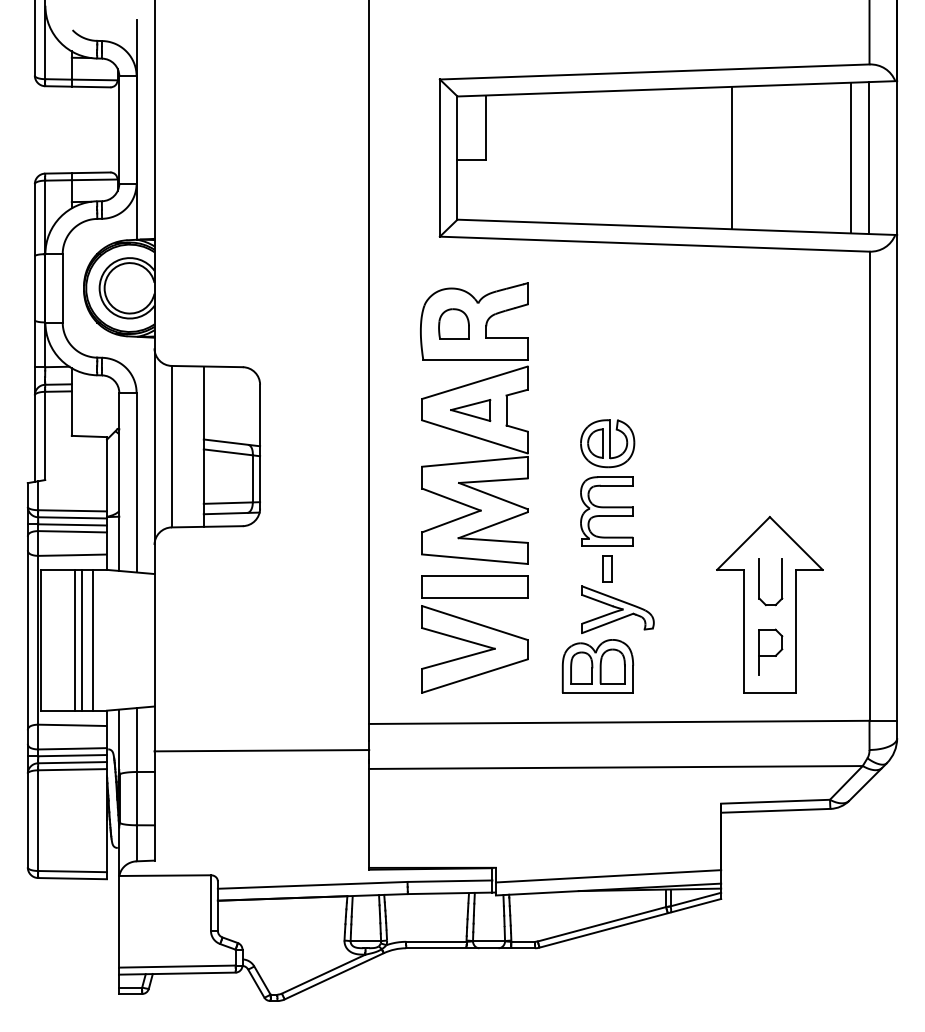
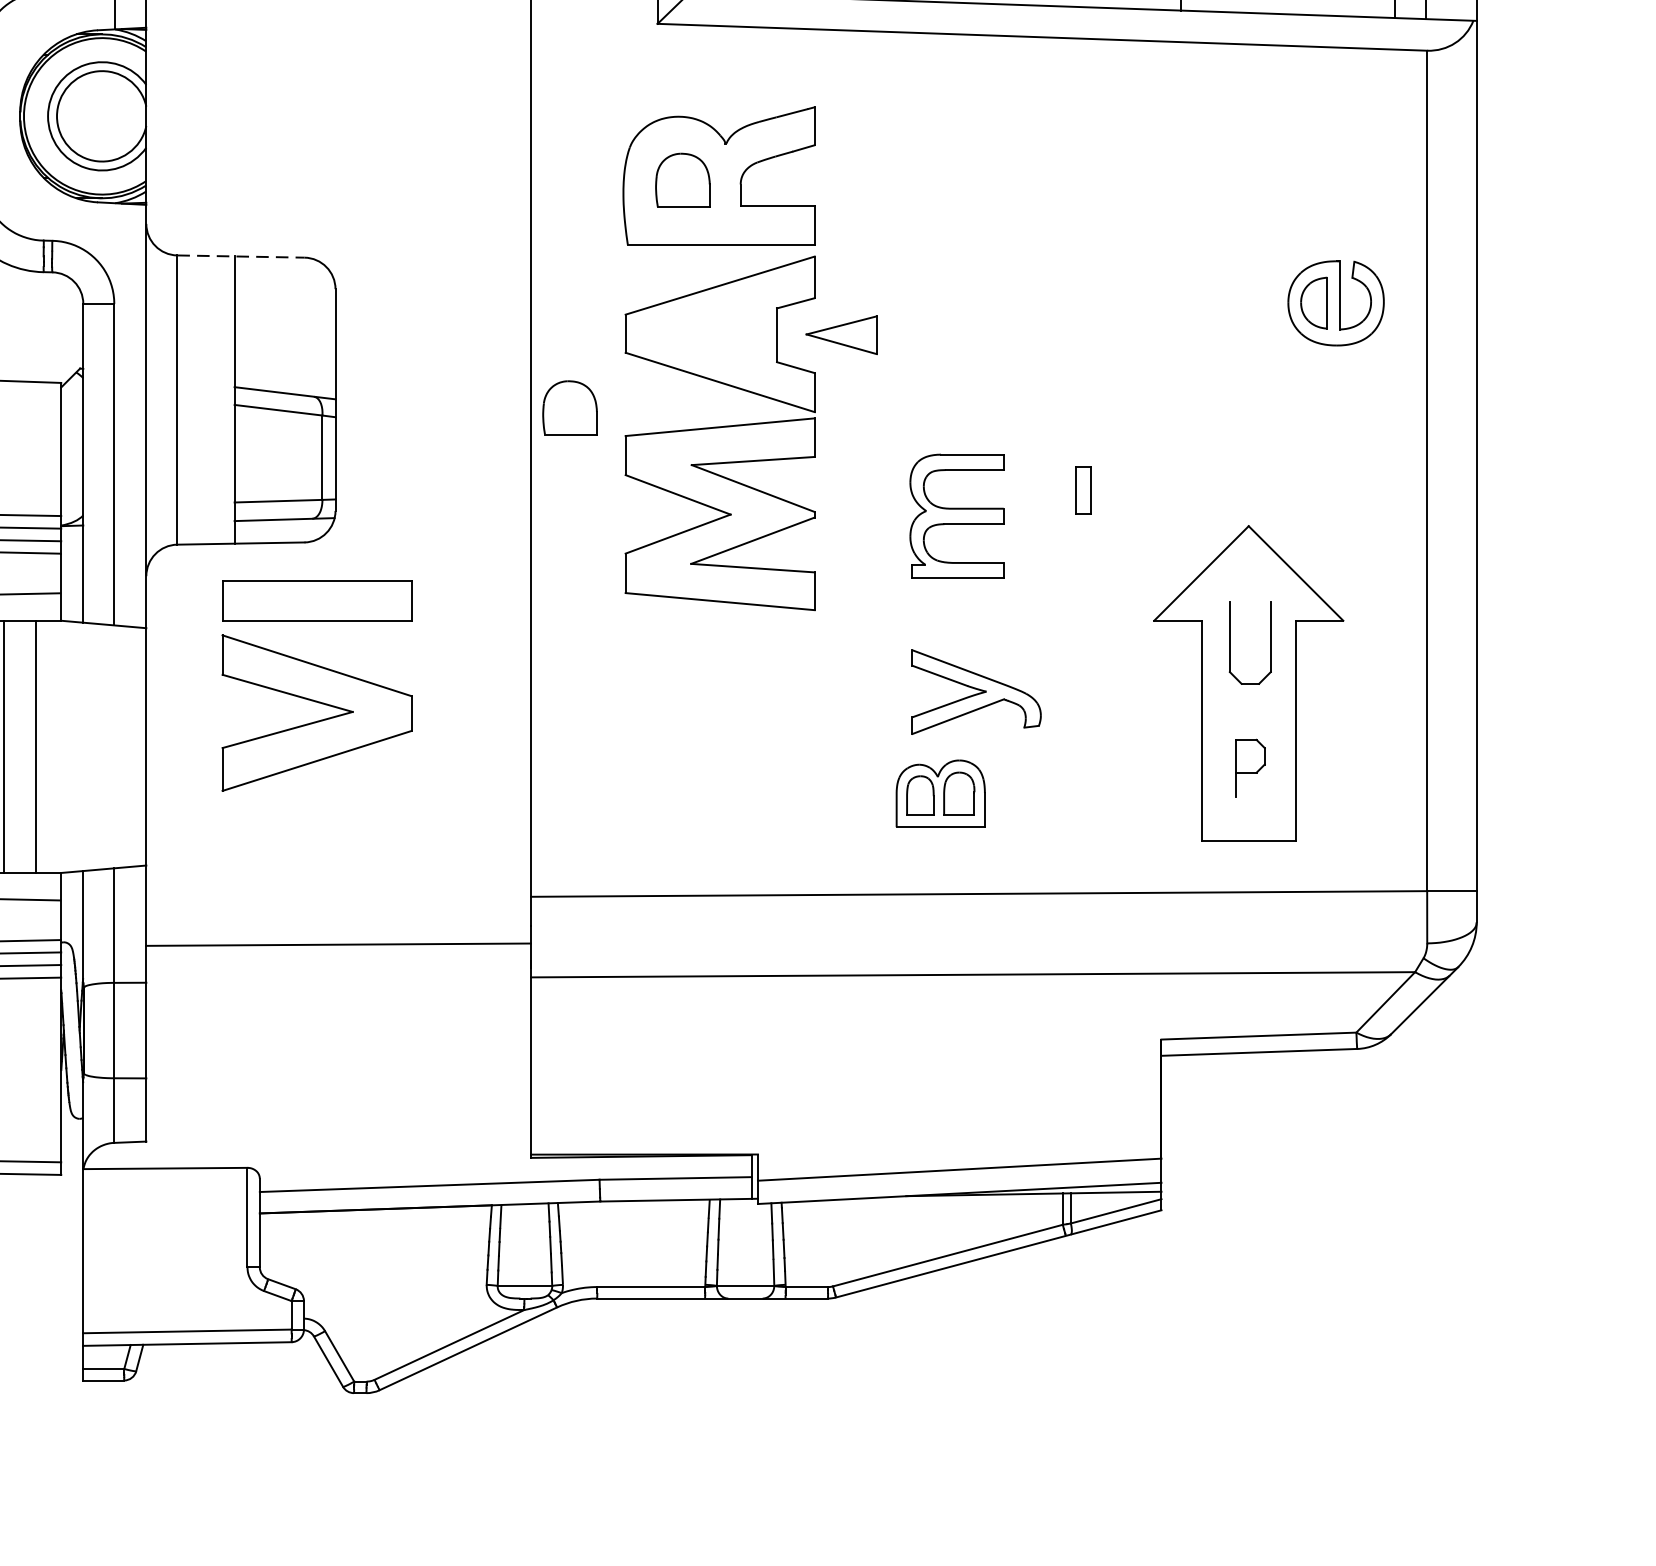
line: (207, 366) -> (241, 256), solid -> dashed
part: (470, 410) -> (841, 335), moved
part: (607, 443) -> (1335, 302), moved
part: (390, 450) -> (569, 406), added
part: (607, 568) -> (1083, 489), moved
part: (474, 634) -> (316, 686), moved
line: (82, 639) -> (17, 745), removed
part: (770, 651) -> (1249, 766), size x0.7
part: (597, 666) -> (939, 793), size x0.7

